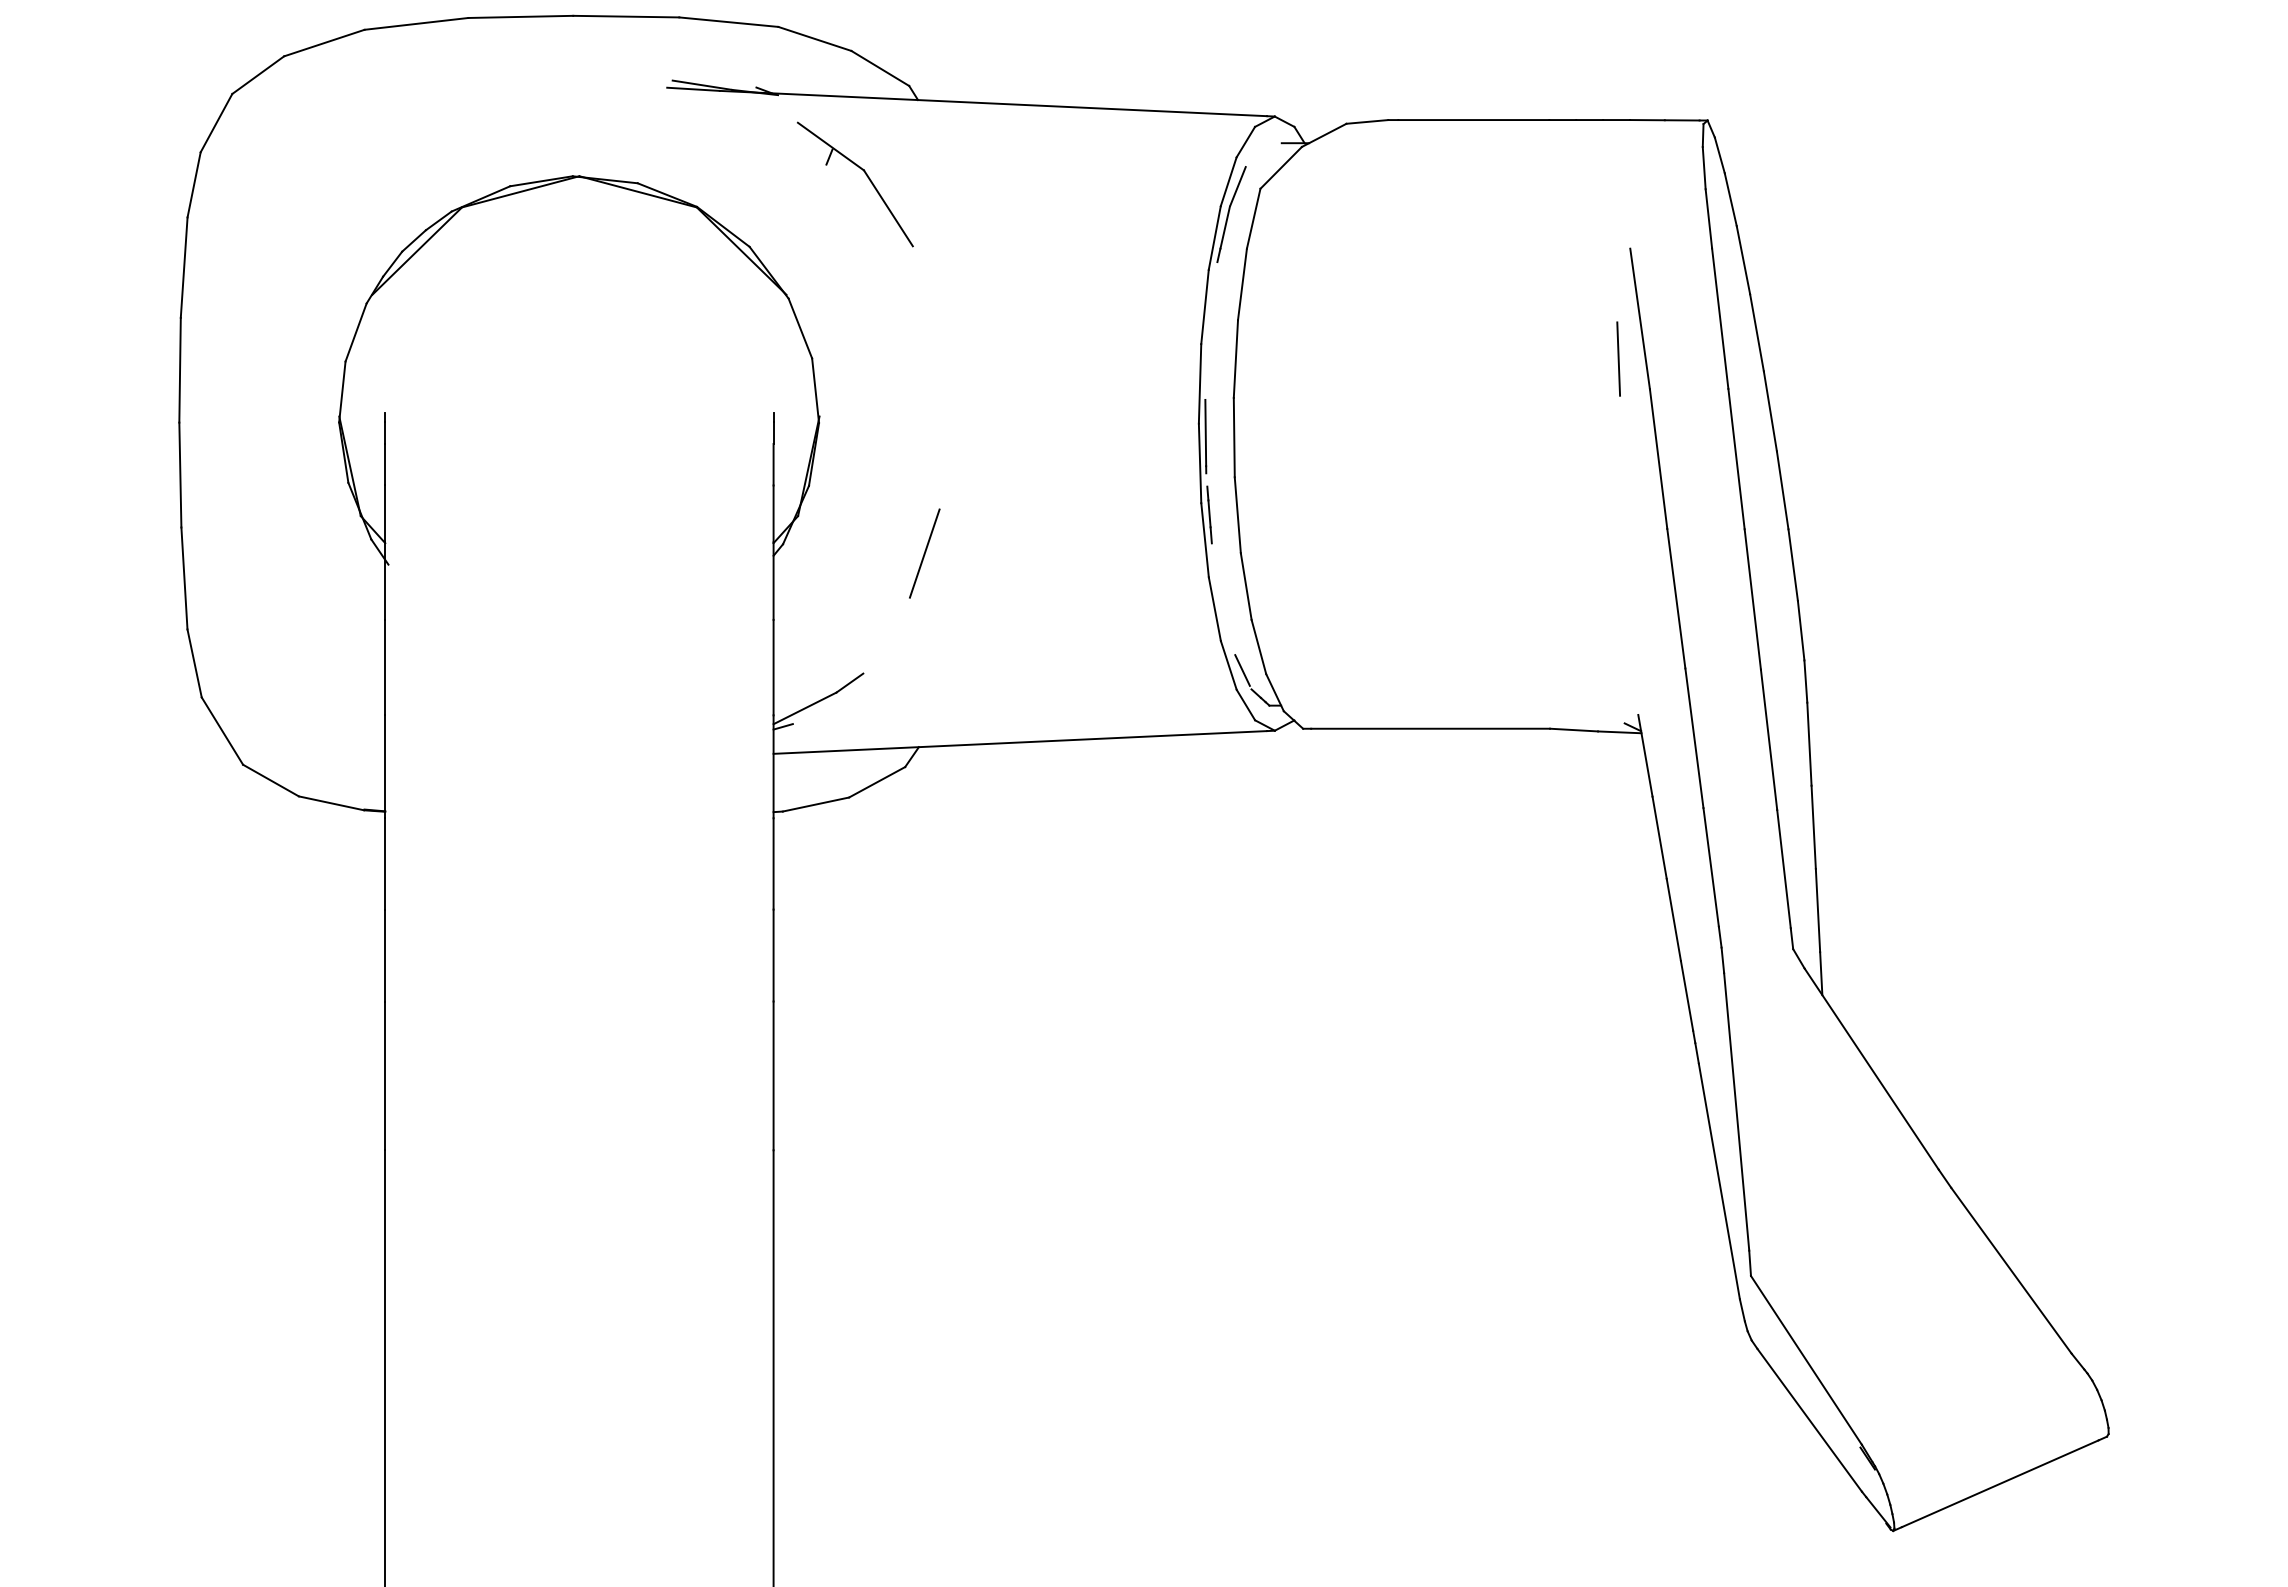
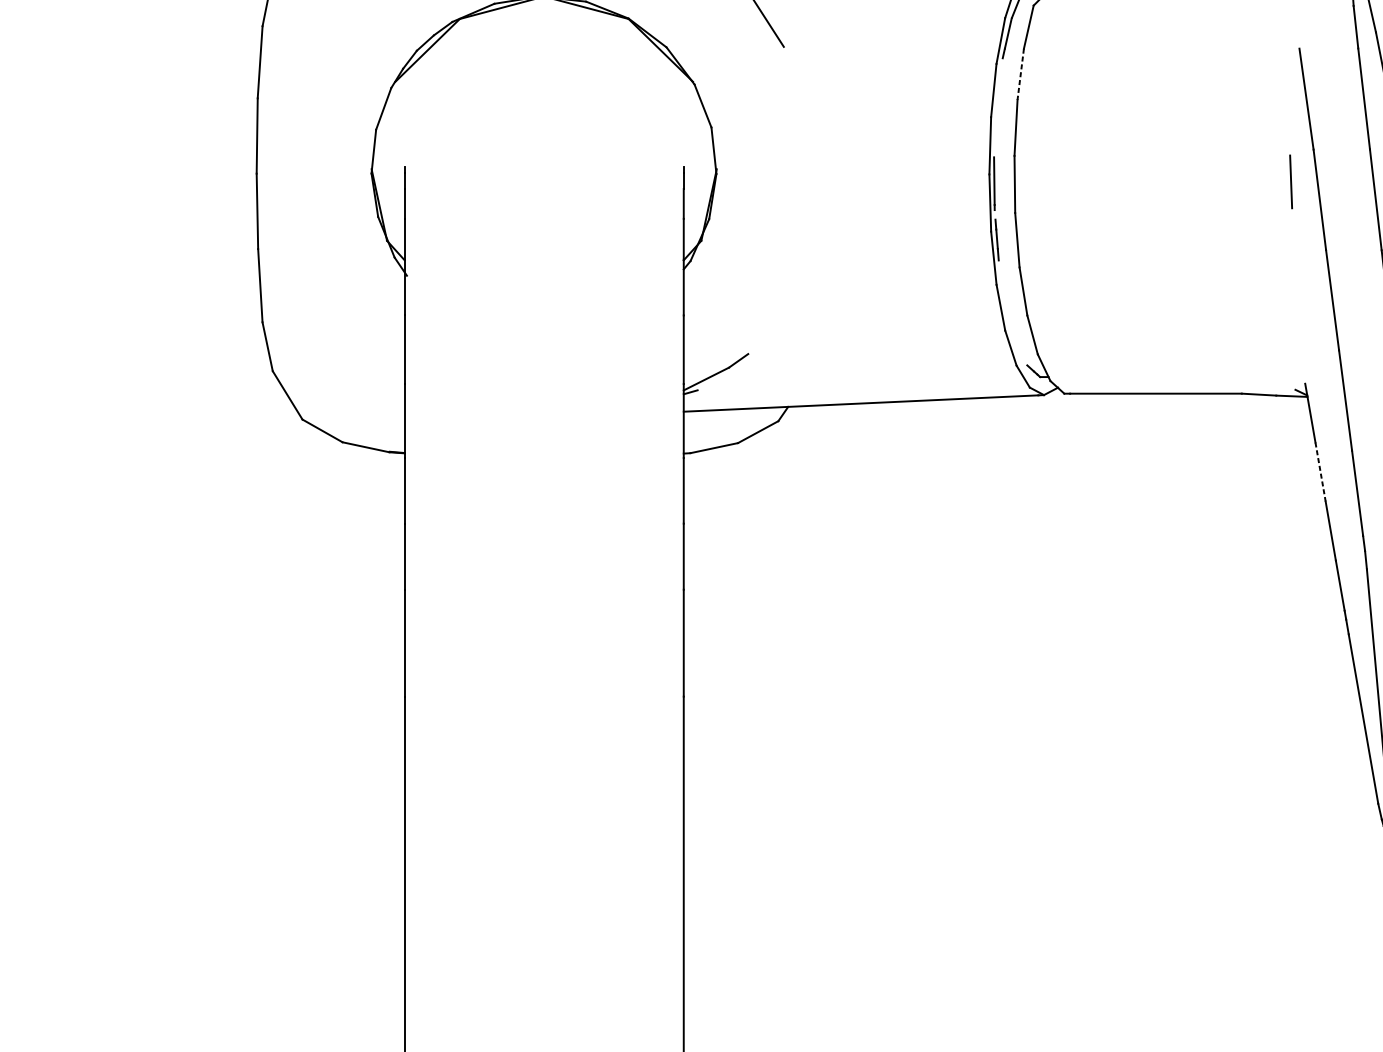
line: (1242, 284) -> (1020, 74), solid -> dashed
line: (1618, 358) -> (1291, 181), moved
line: (924, 553) -> (792, 267), removed
line: (1242, 670) -> (1020, 351), removed
line: (1659, 837) -> (1320, 471), solid -> dashed

